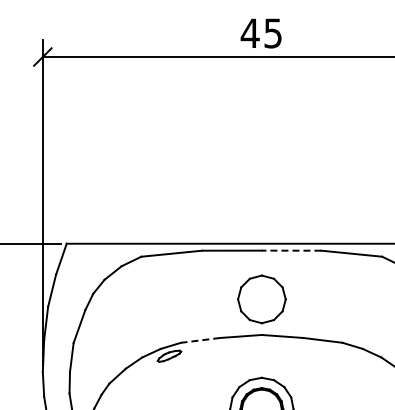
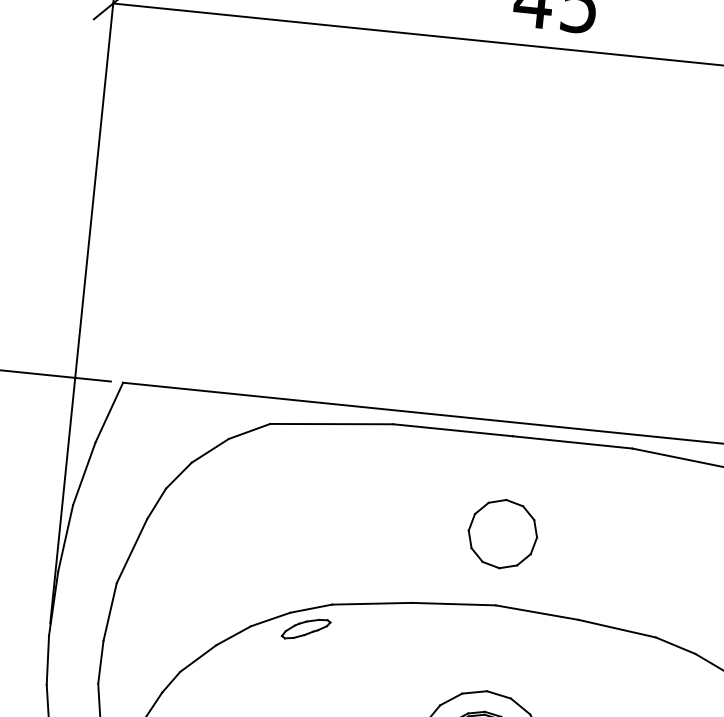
line: (291, 250) -> (572, 442), dashed -> solid
part: (261, 299) -> (502, 534), size x0.71
line: (200, 340) -> (371, 603), dashed -> solid

